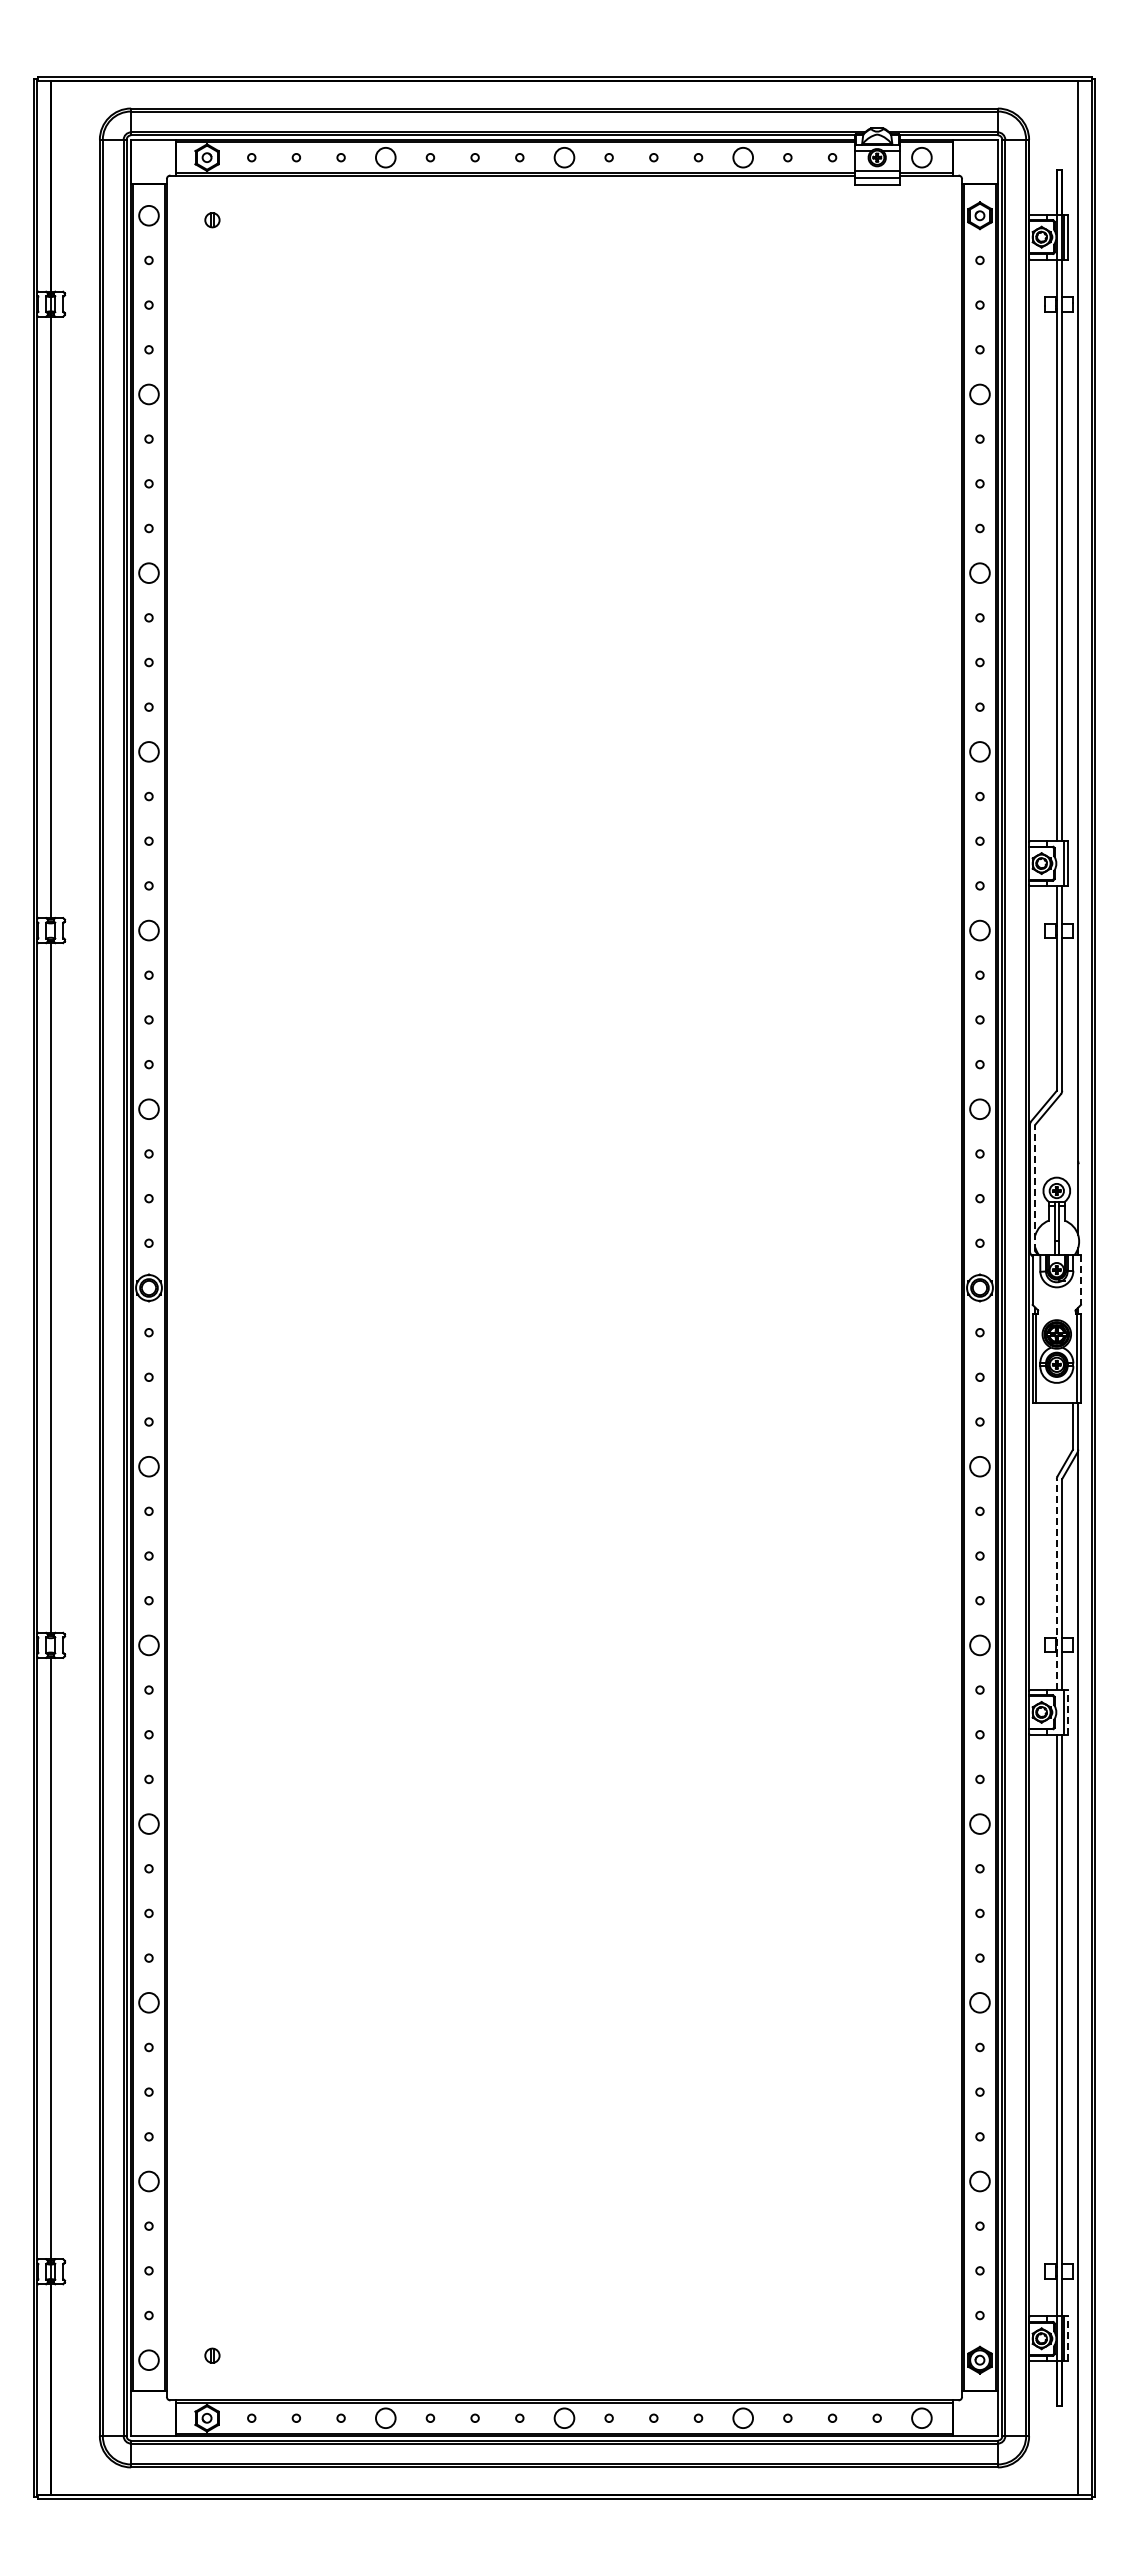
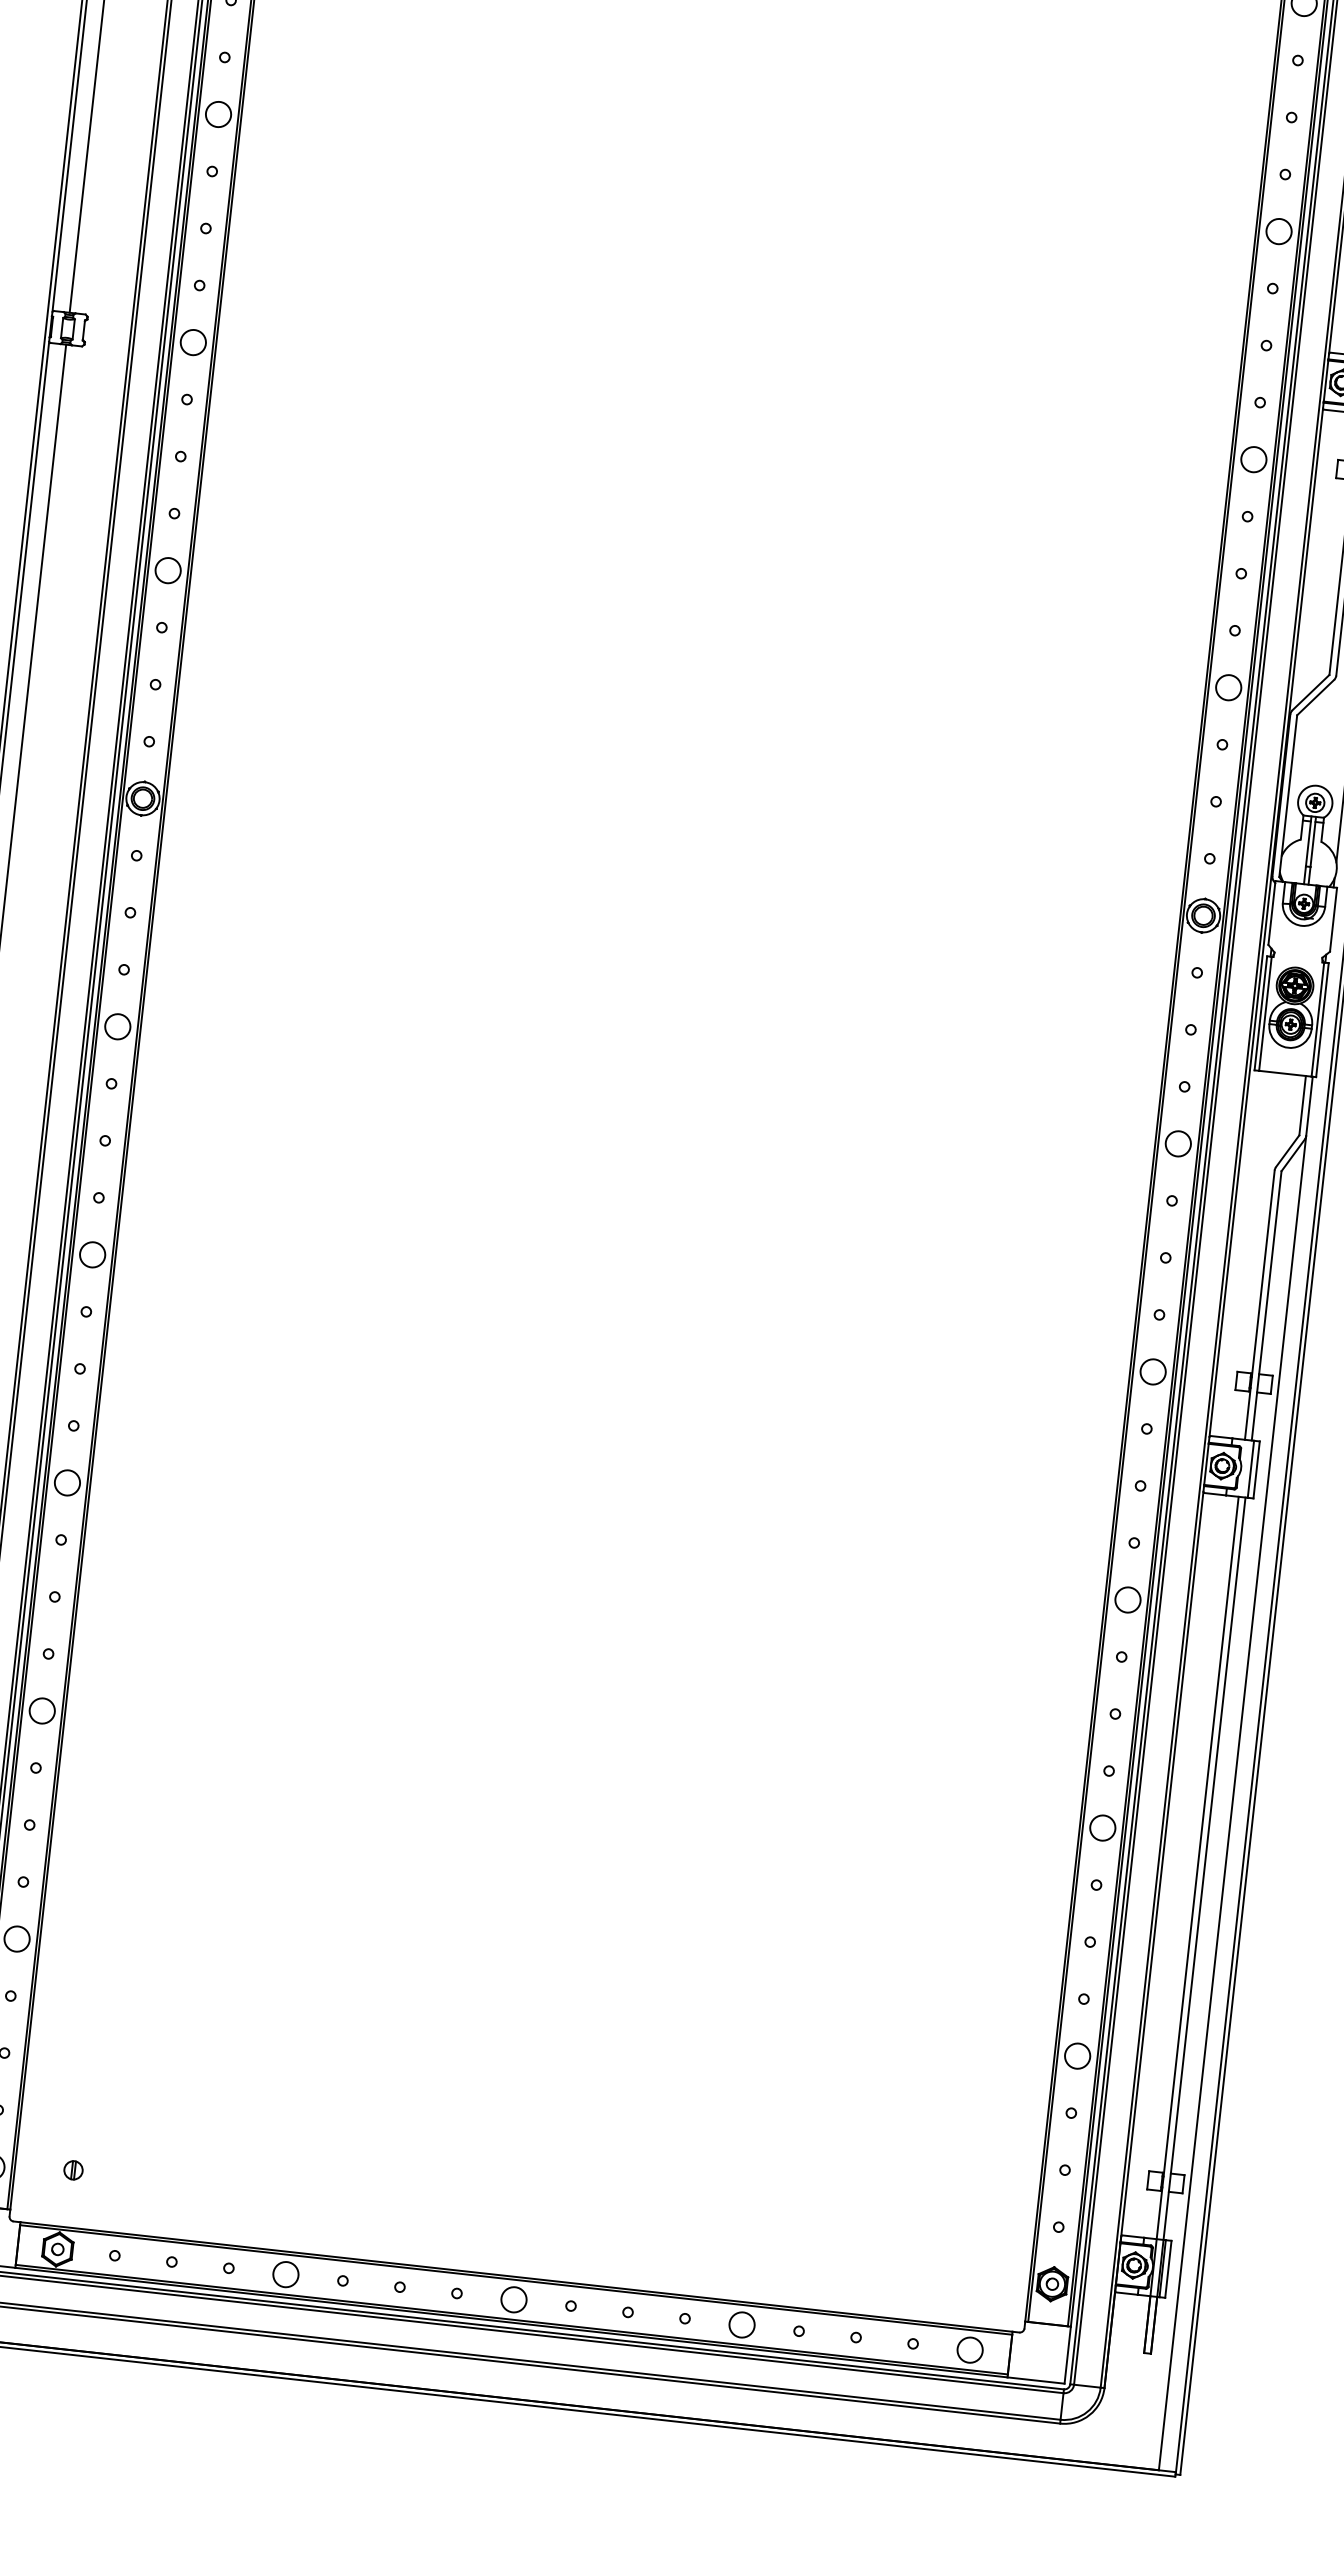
line: (1035, 1187) -> (1288, 795), dashed -> solid
line: (1080, 1280) -> (1332, 920), dashed -> solid
line: (1056, 1584) -> (1259, 1305), dashed -> solid
line: (1068, 1711) -> (1256, 1468), dashed -> solid
line: (1068, 2338) -> (1168, 2268), dashed -> solid

